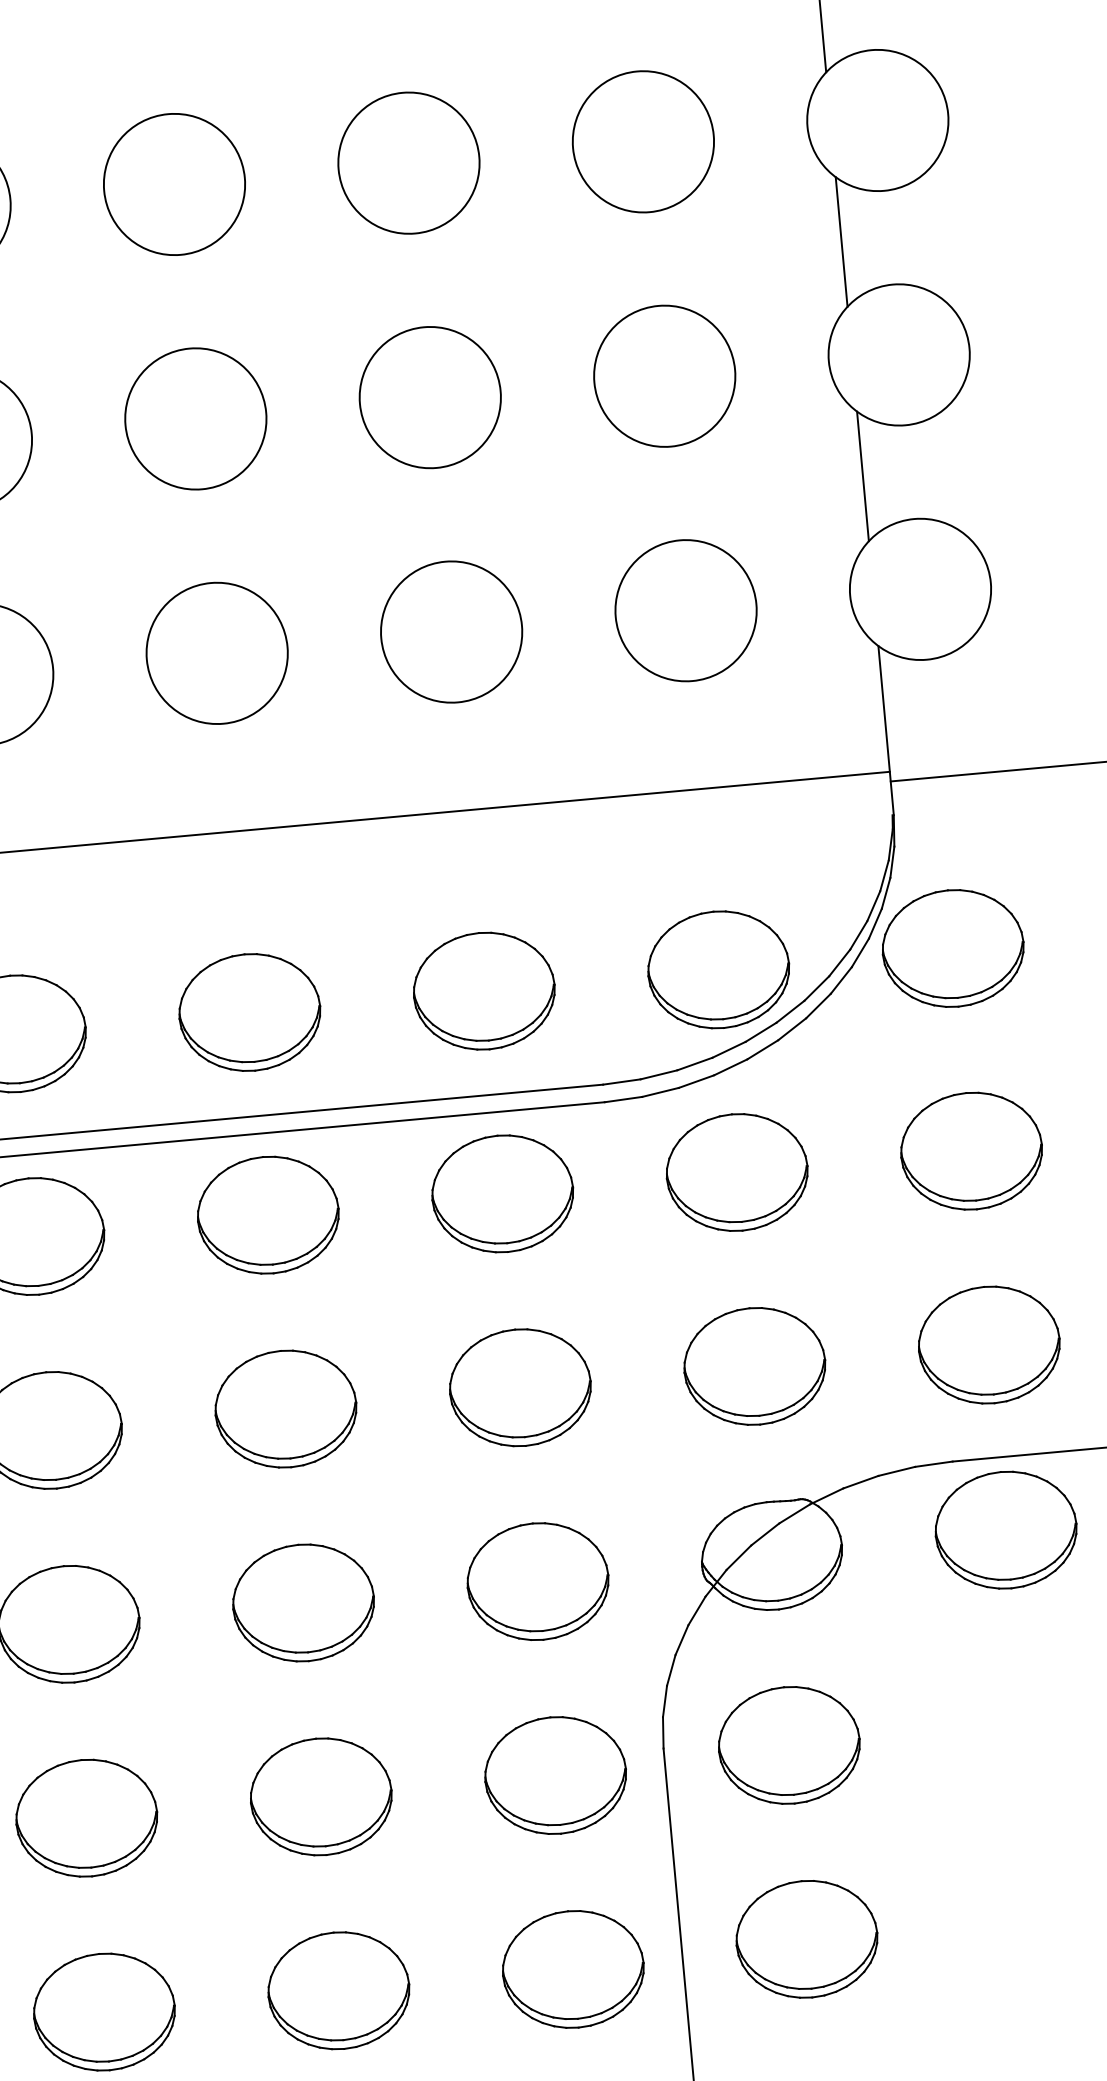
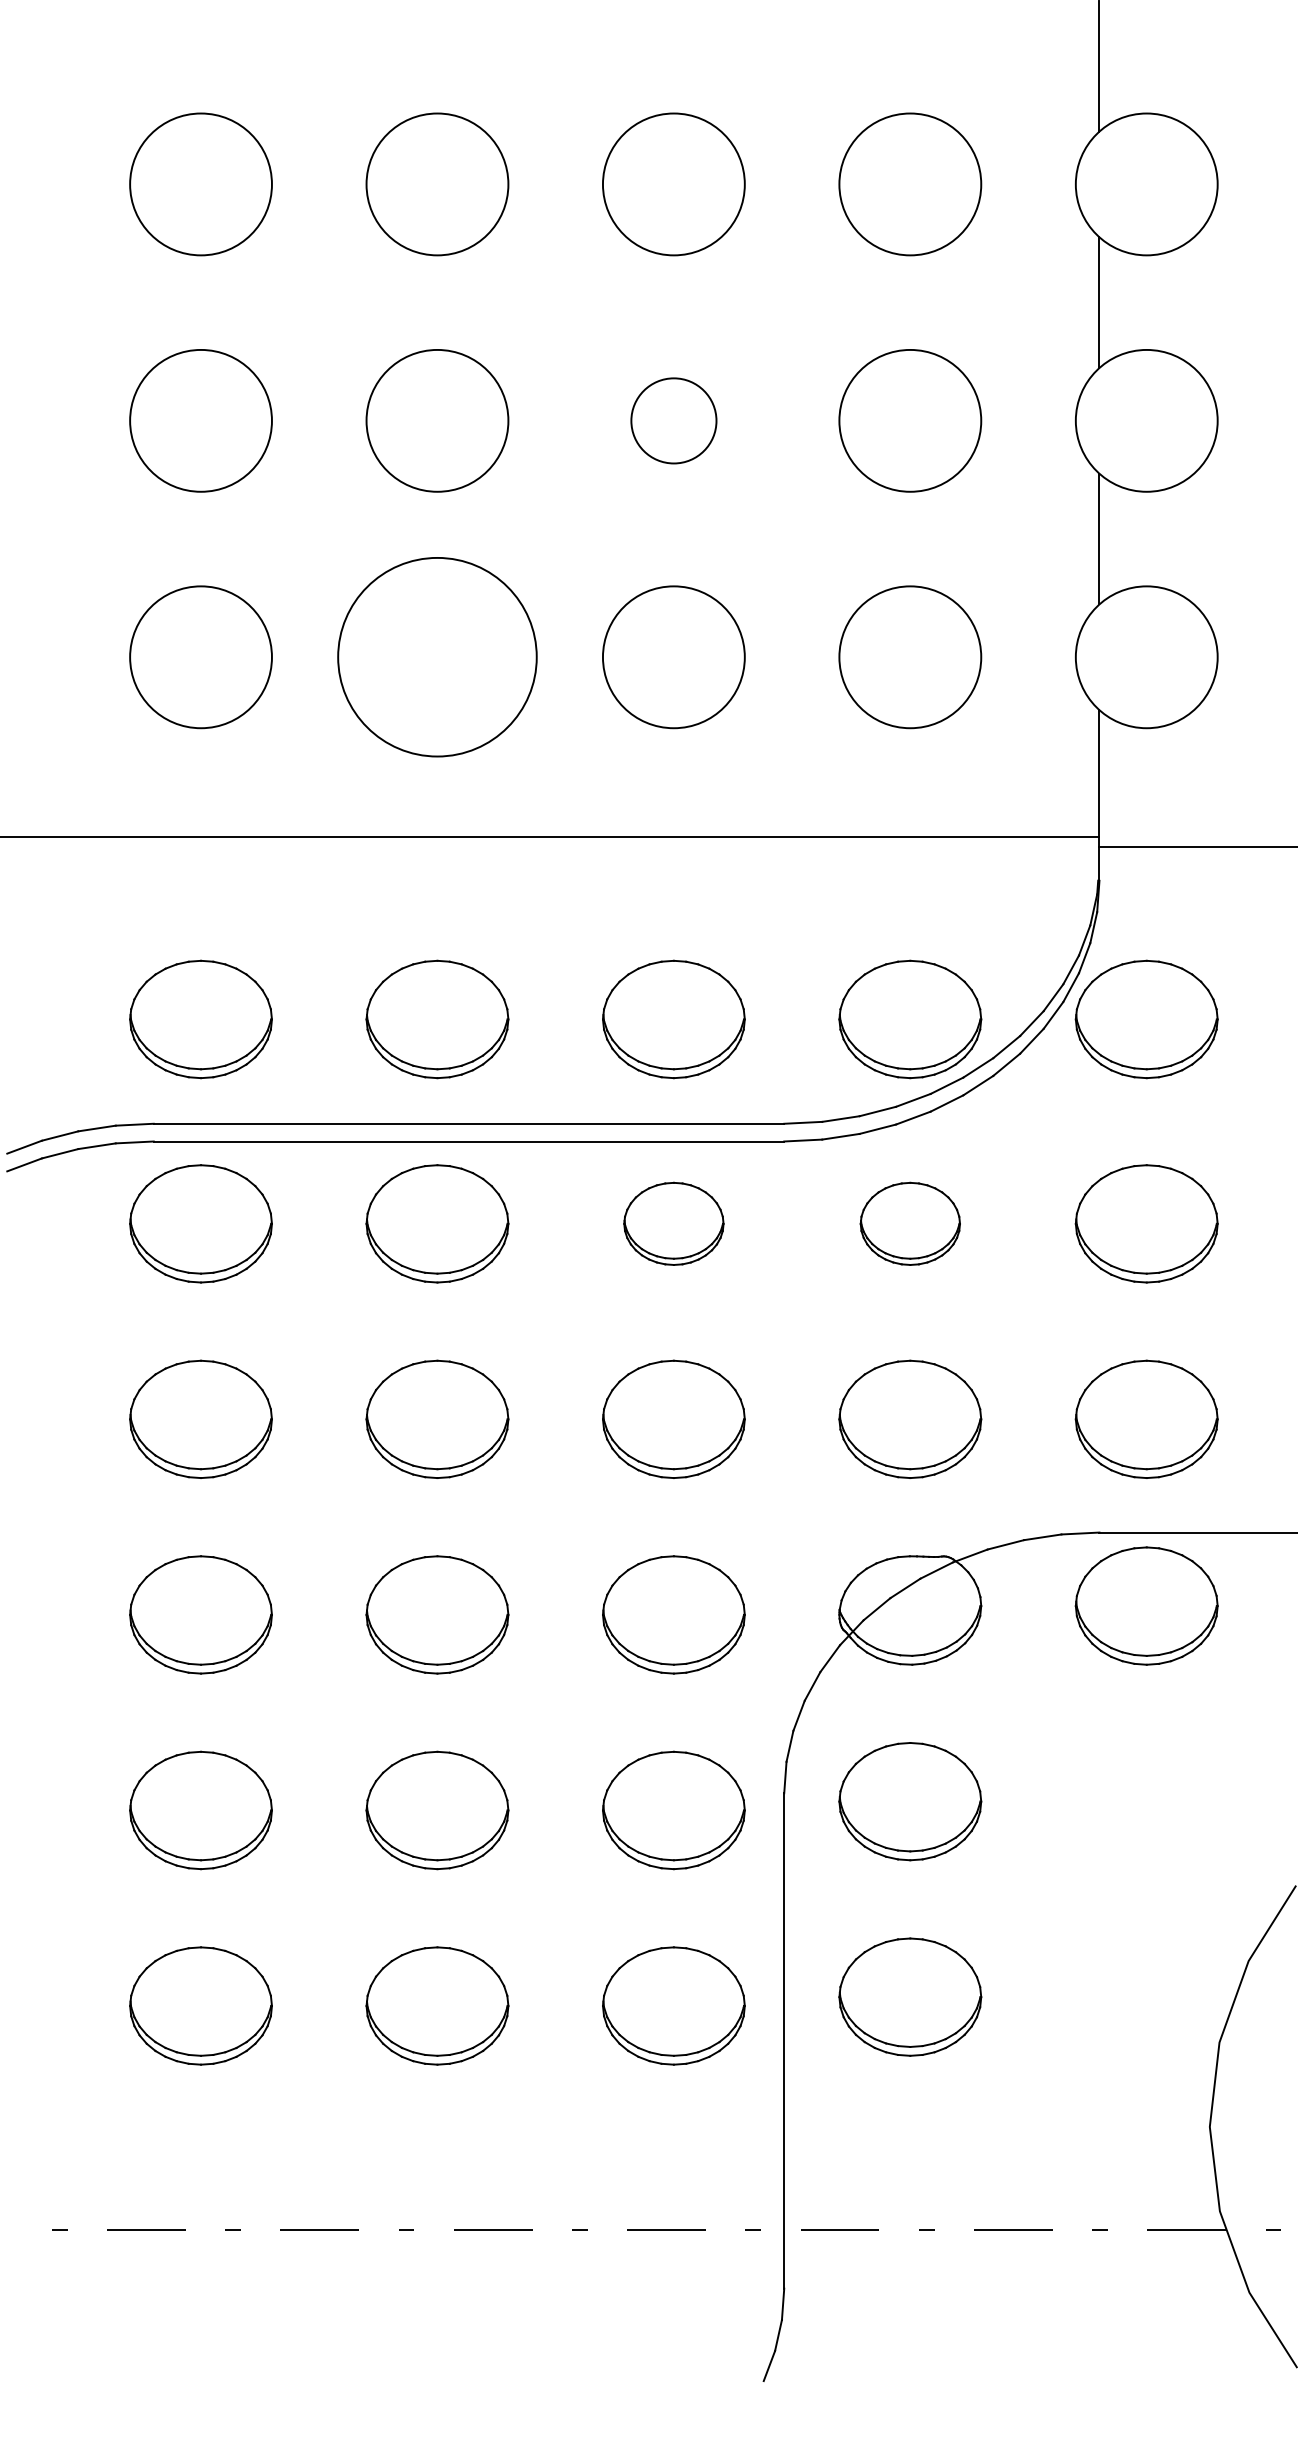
circle: (429, 397) -> (673, 420), size x0.6
circle: (217, 653) -> (437, 657), size x1.4
part: (737, 1172) -> (910, 1223), size x0.7
part: (502, 1193) -> (673, 1223), size x0.7

